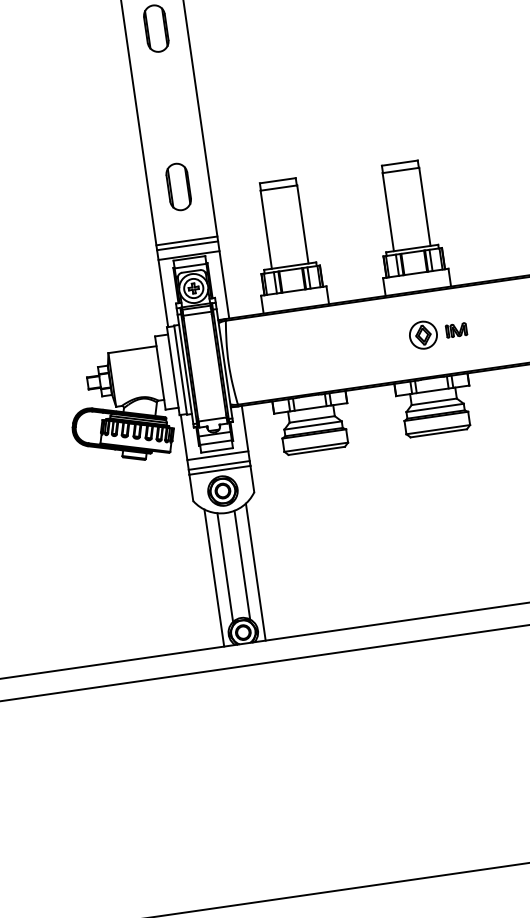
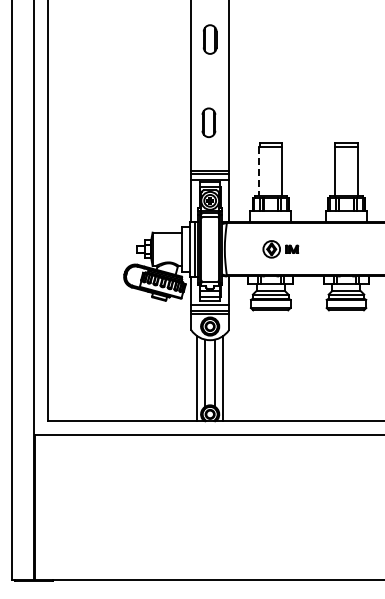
part: (177, 186) -> (208, 122), moved
line: (266, 229) -> (259, 171), solid -> dashed
part: (437, 333) -> (280, 249), moved

